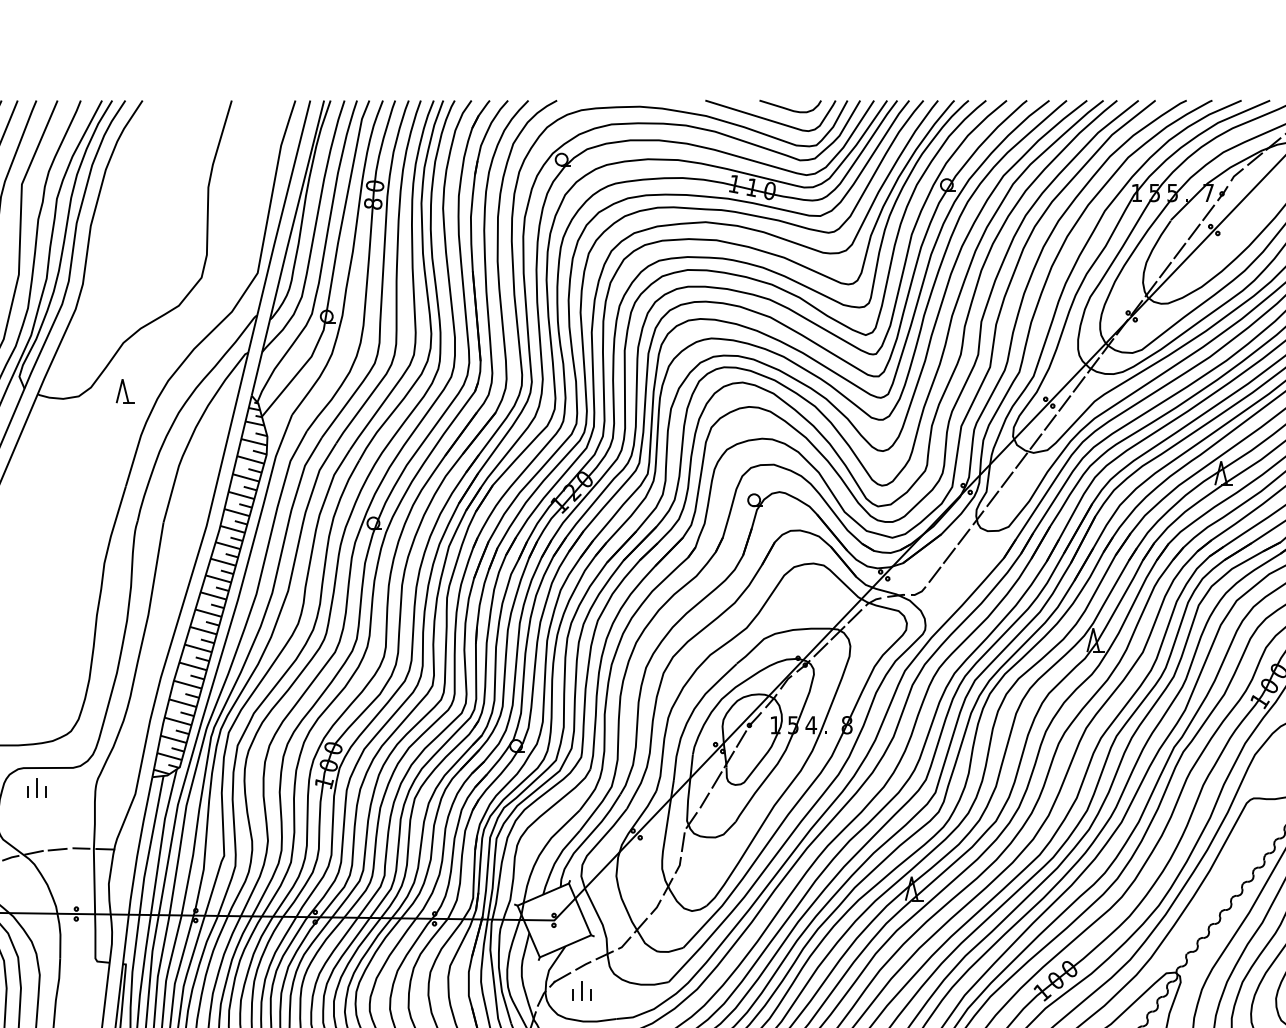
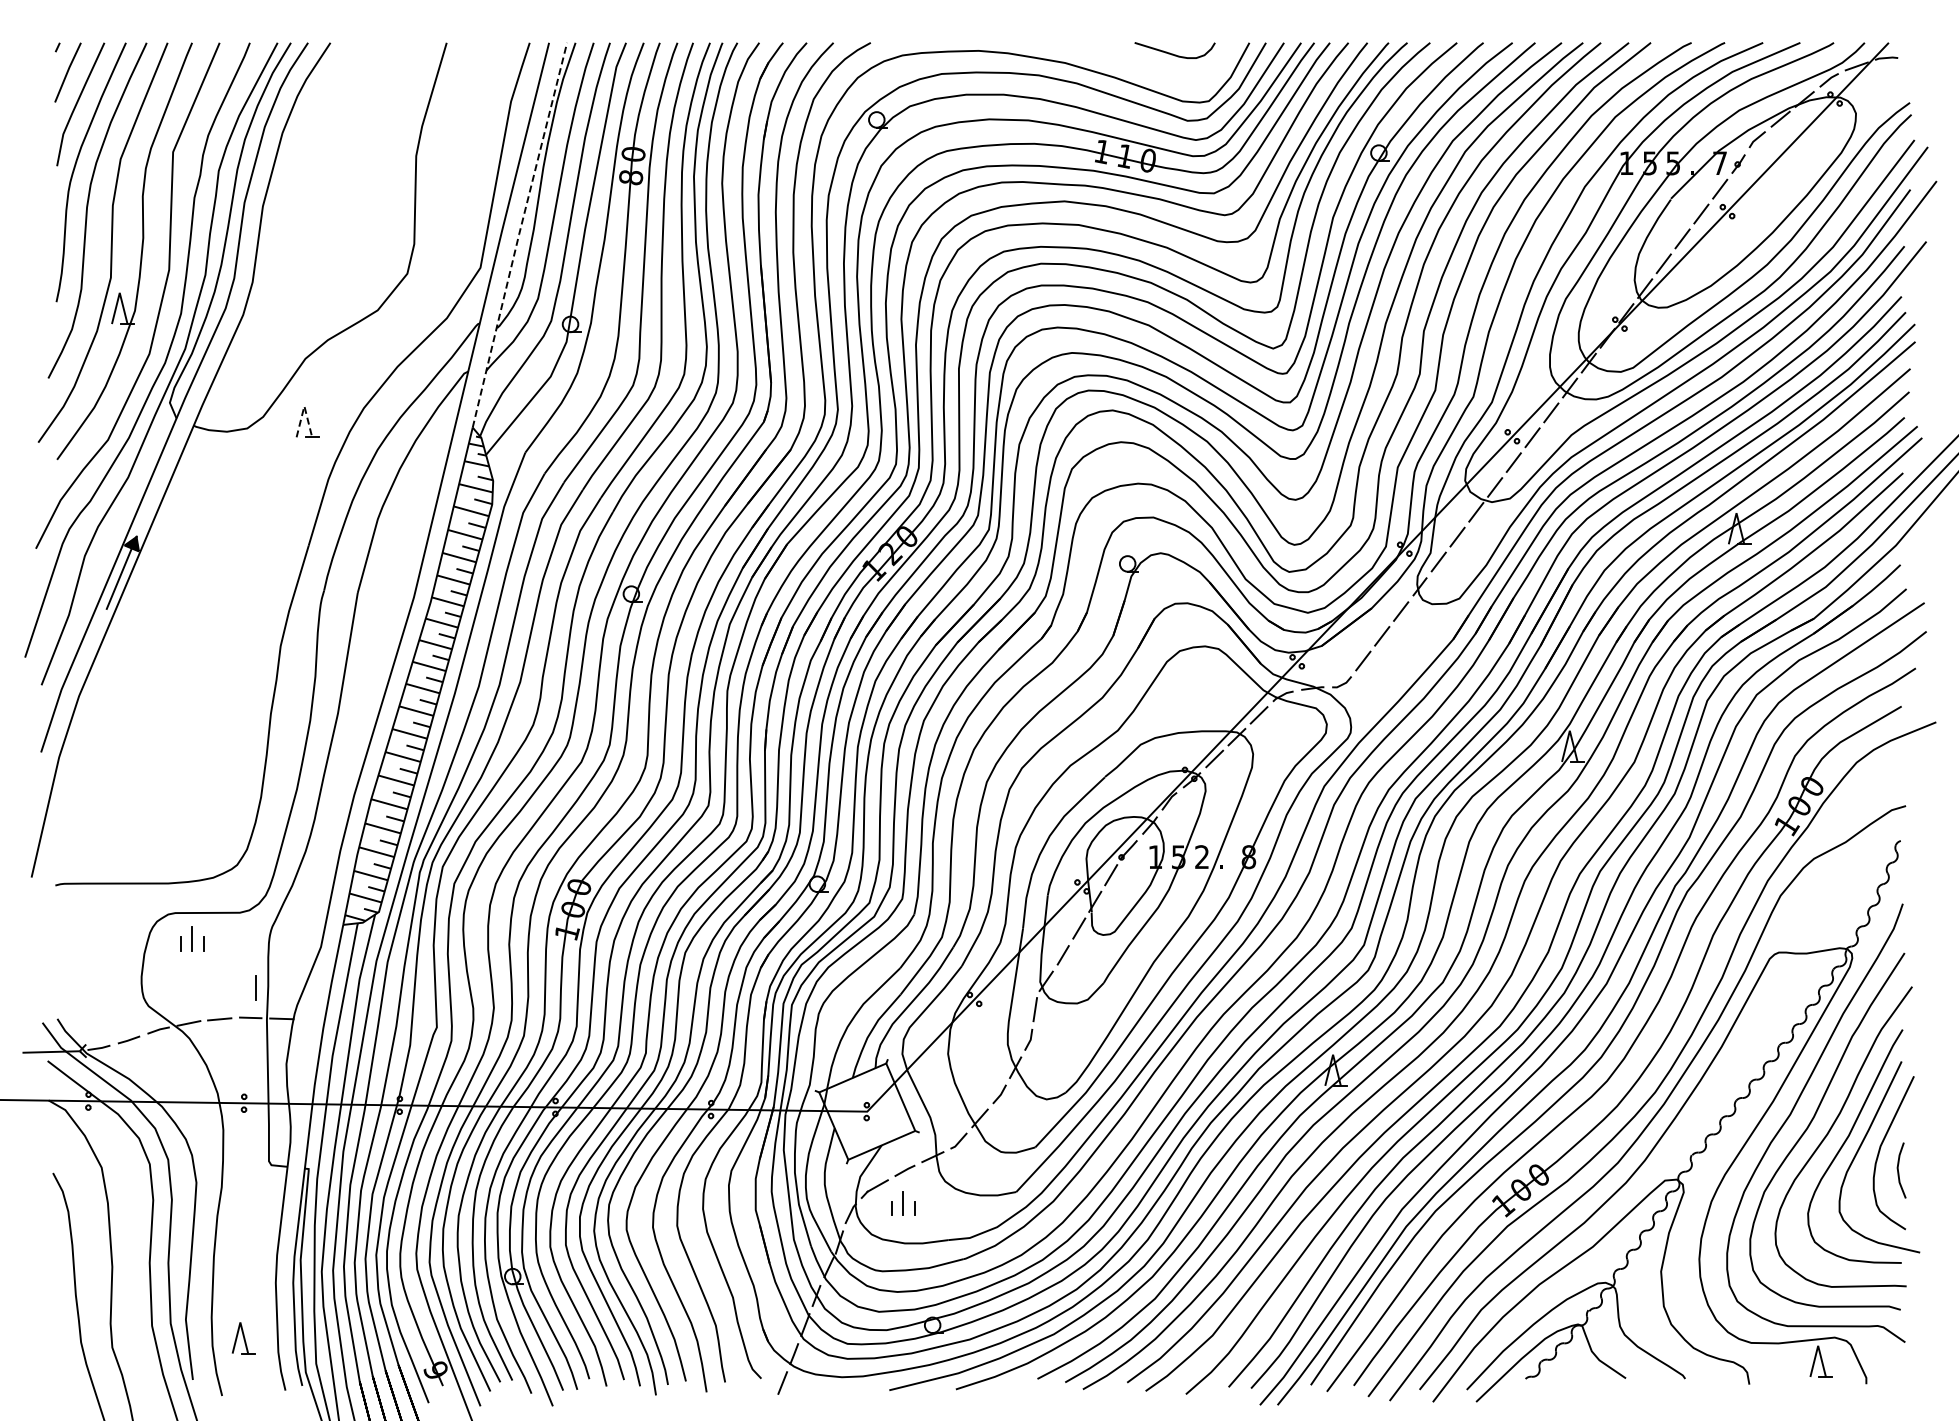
curve: (770, 119) -> (1148, 67), removed
line: (287, 247) -> (519, 234), solid -> dashed
line: (122, 379) -> (304, 406), solid -> dashed
text: (810, 724) -> (1201, 856), 4 -> 2
line: (85, 825) -> (255, 987), added

